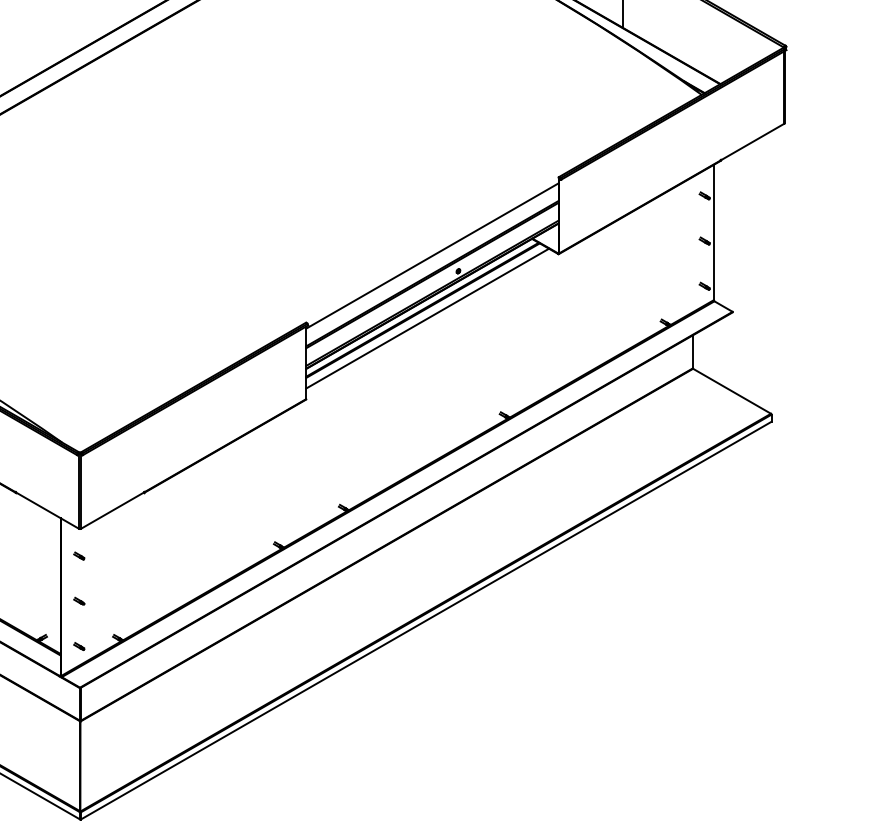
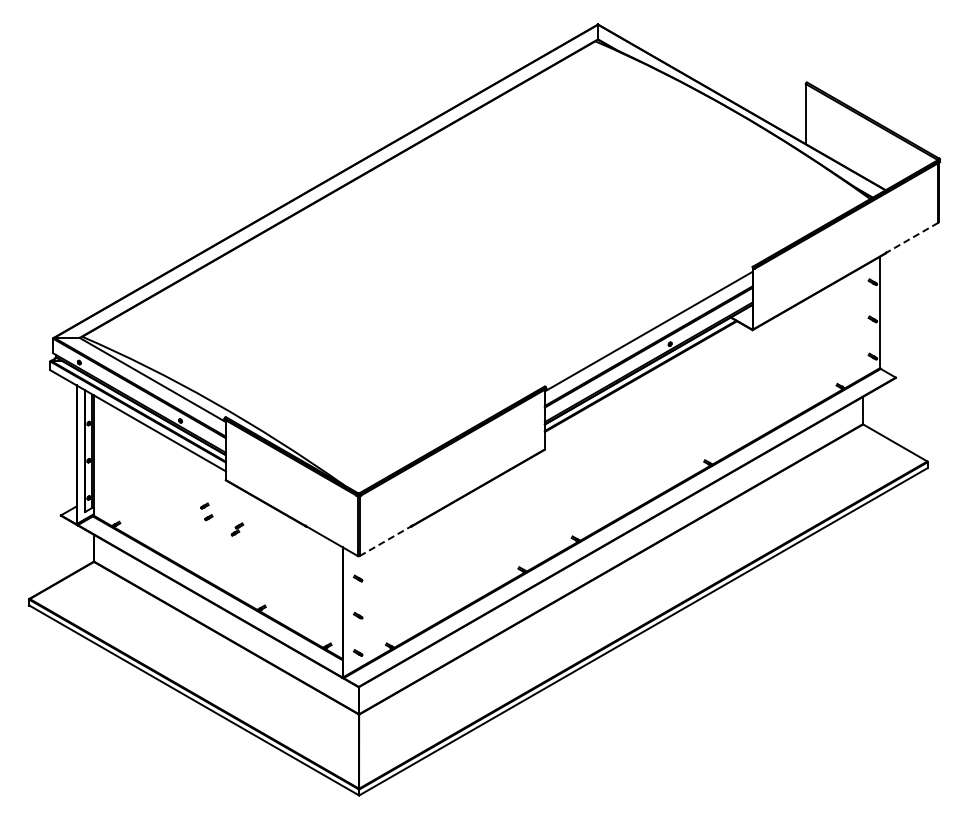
line: (752, 141) -> (912, 237), solid -> dashed
line: (427, 317) -> (644, 382), removed
line: (112, 511) -> (385, 541), solid -> dashed

